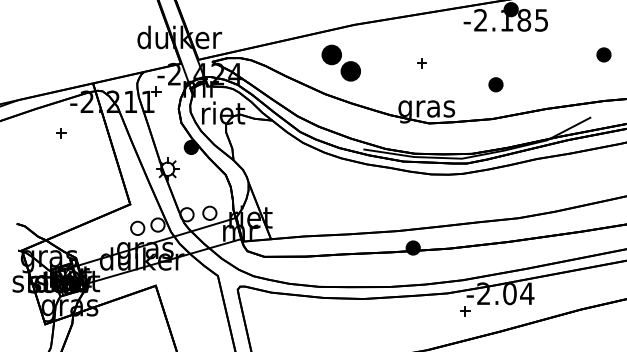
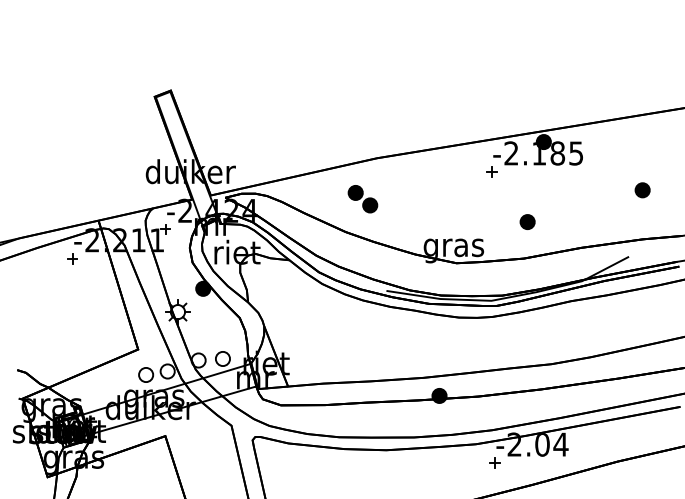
part: (421, 62) -> (491, 171), moved
part: (340, 63) -> (362, 199), size x0.71
part: (61, 133) -> (72, 258), moved

